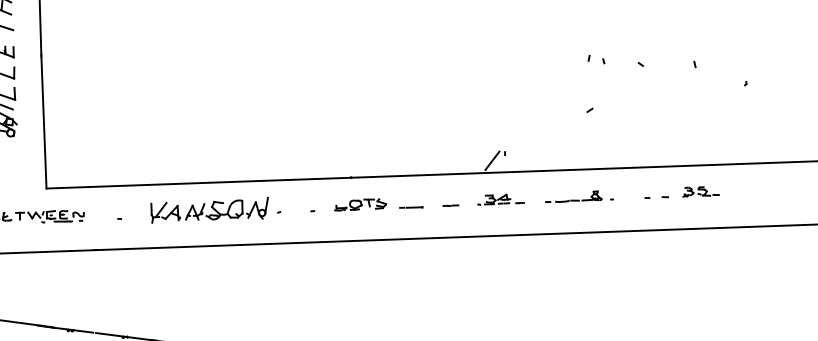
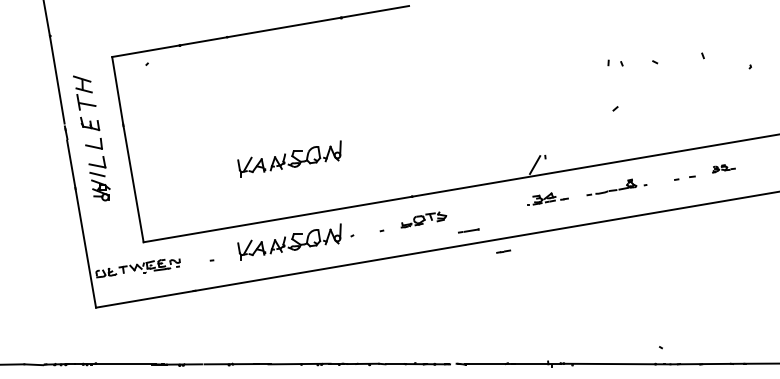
part: (220, 117) -> (289, 158), added
part: (701, 192) -> (723, 168), size x0.7
line: (450, 205) -> (503, 251), moved
line: (411, 206) -> (468, 230), moved

